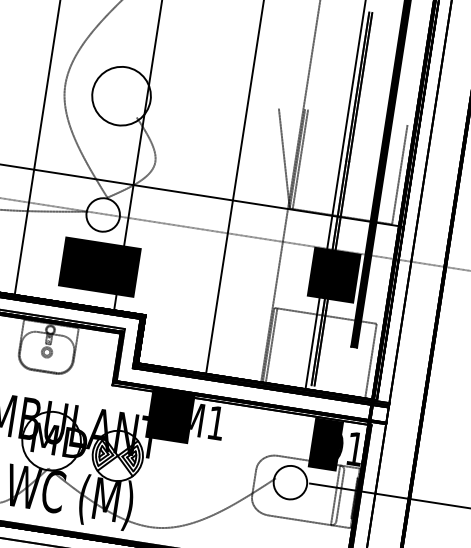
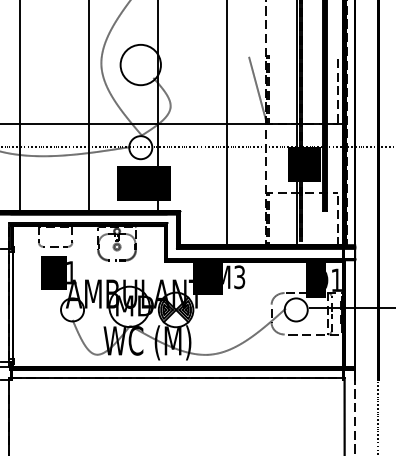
text: (216, 423) -> (239, 277), EM1 -> EM3

